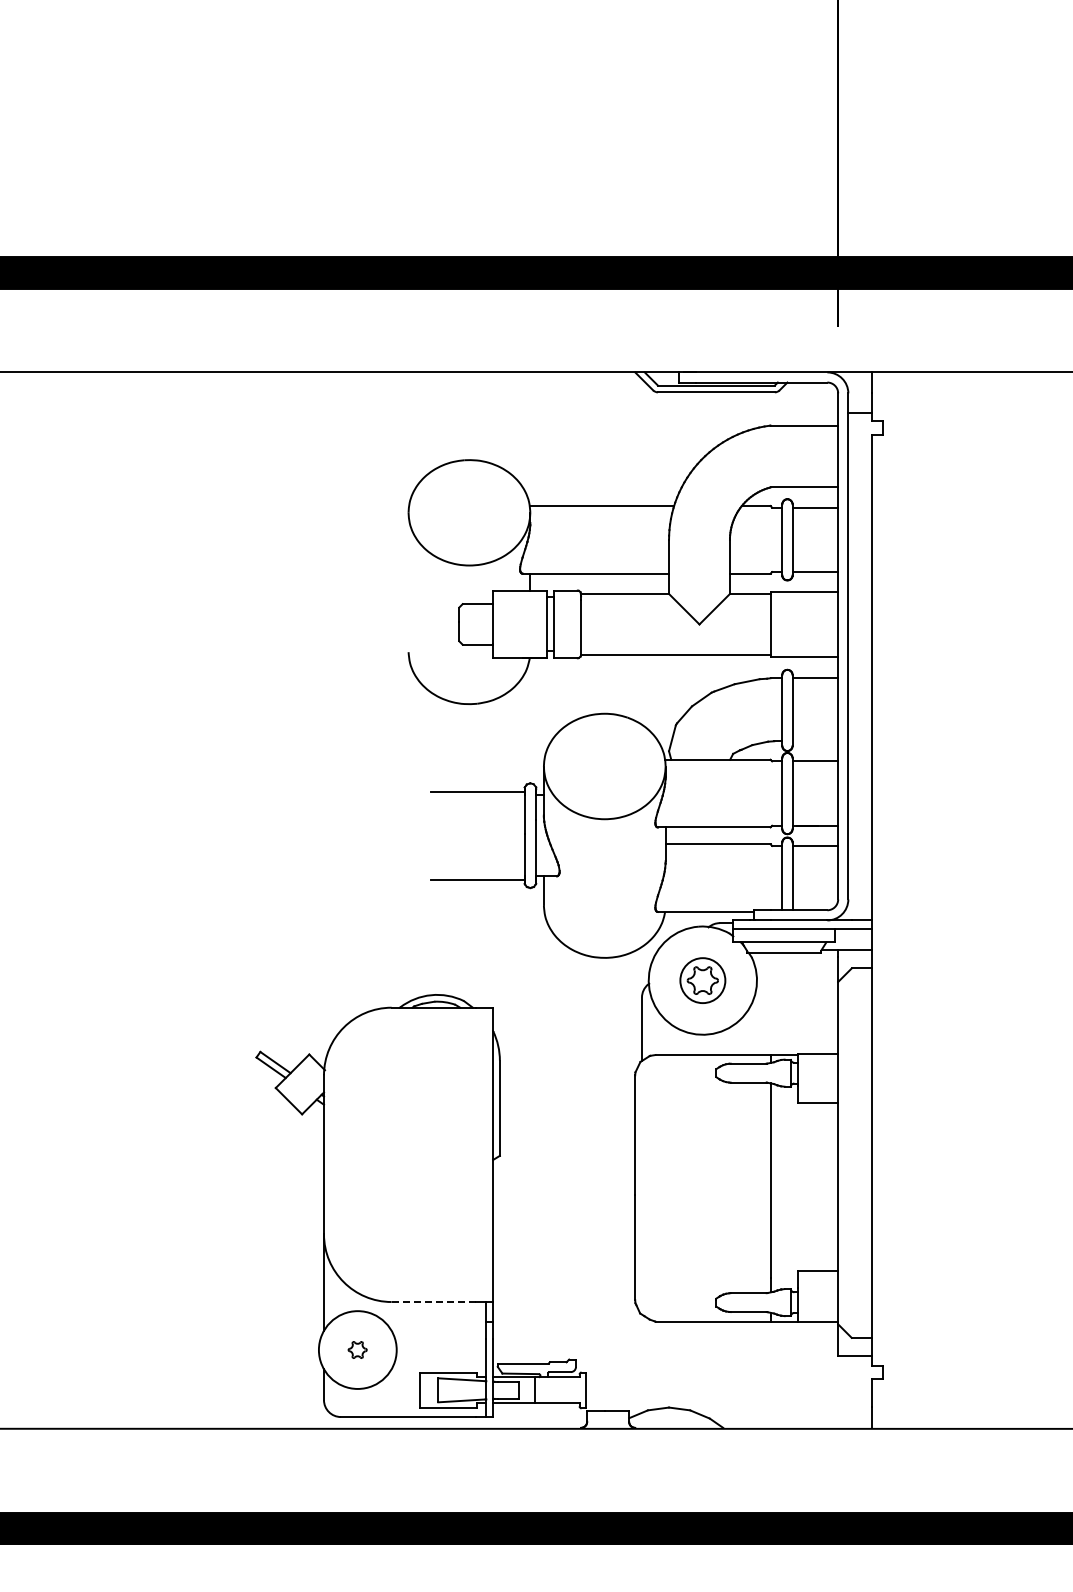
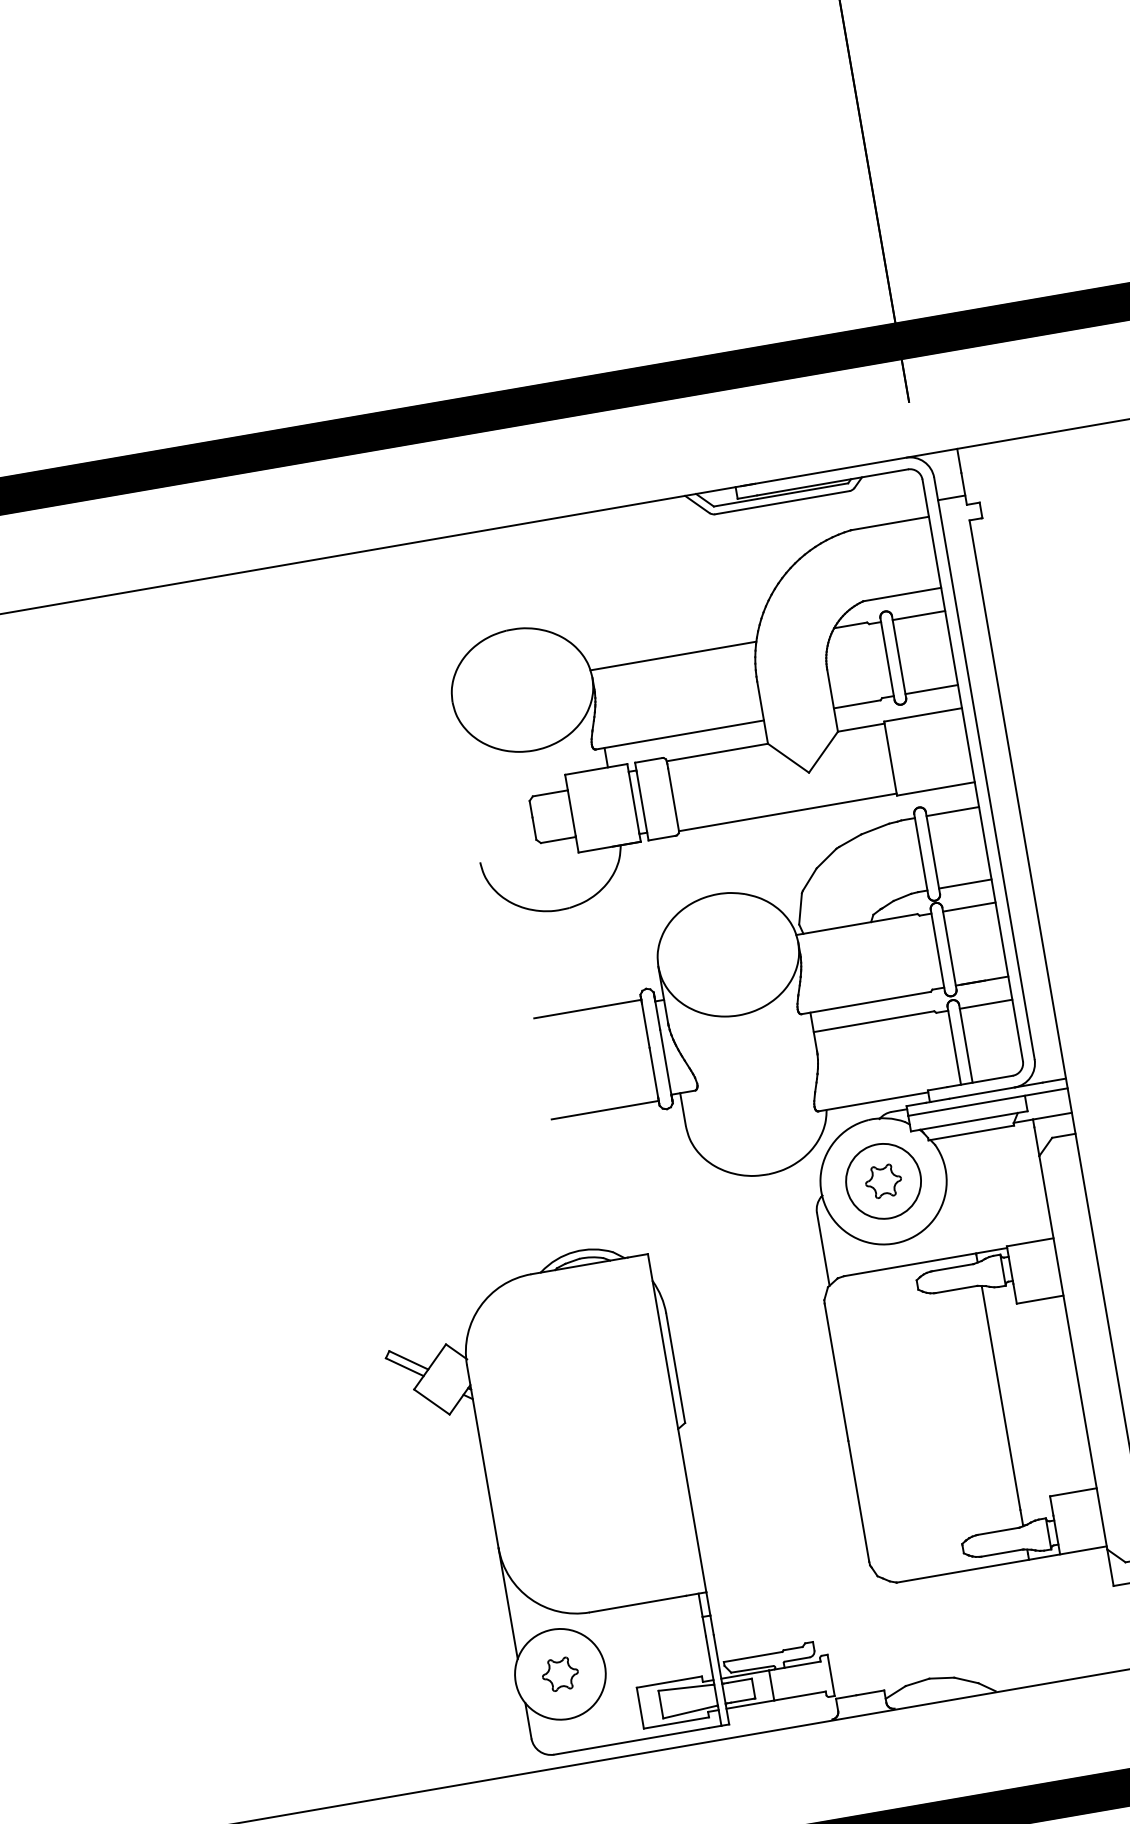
line: (815, 741) -> (965, 884), added
circle: (702, 980) -> (883, 1181), size x1.43
line: (433, 1302) -> (637, 1604), dashed -> solid
part: (357, 1349) -> (559, 1673), size x1.67

